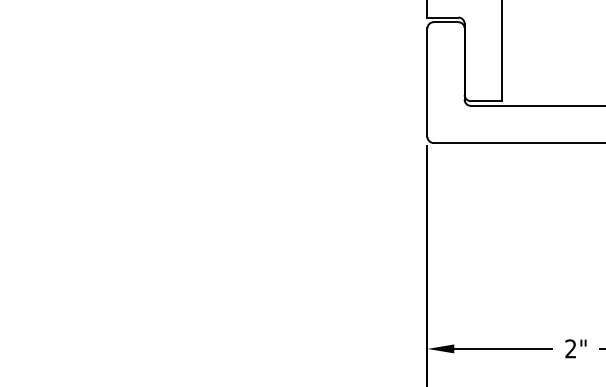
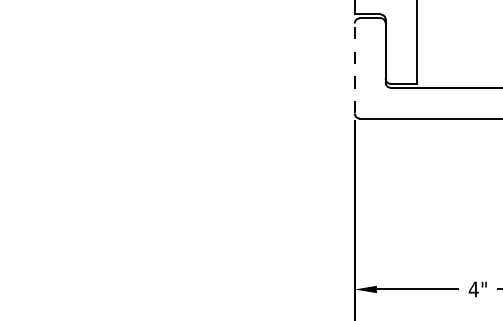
line: (427, 82) -> (354, 68), solid -> dashed
text: (570, 348) -> (473, 289), 2" -> 4"

